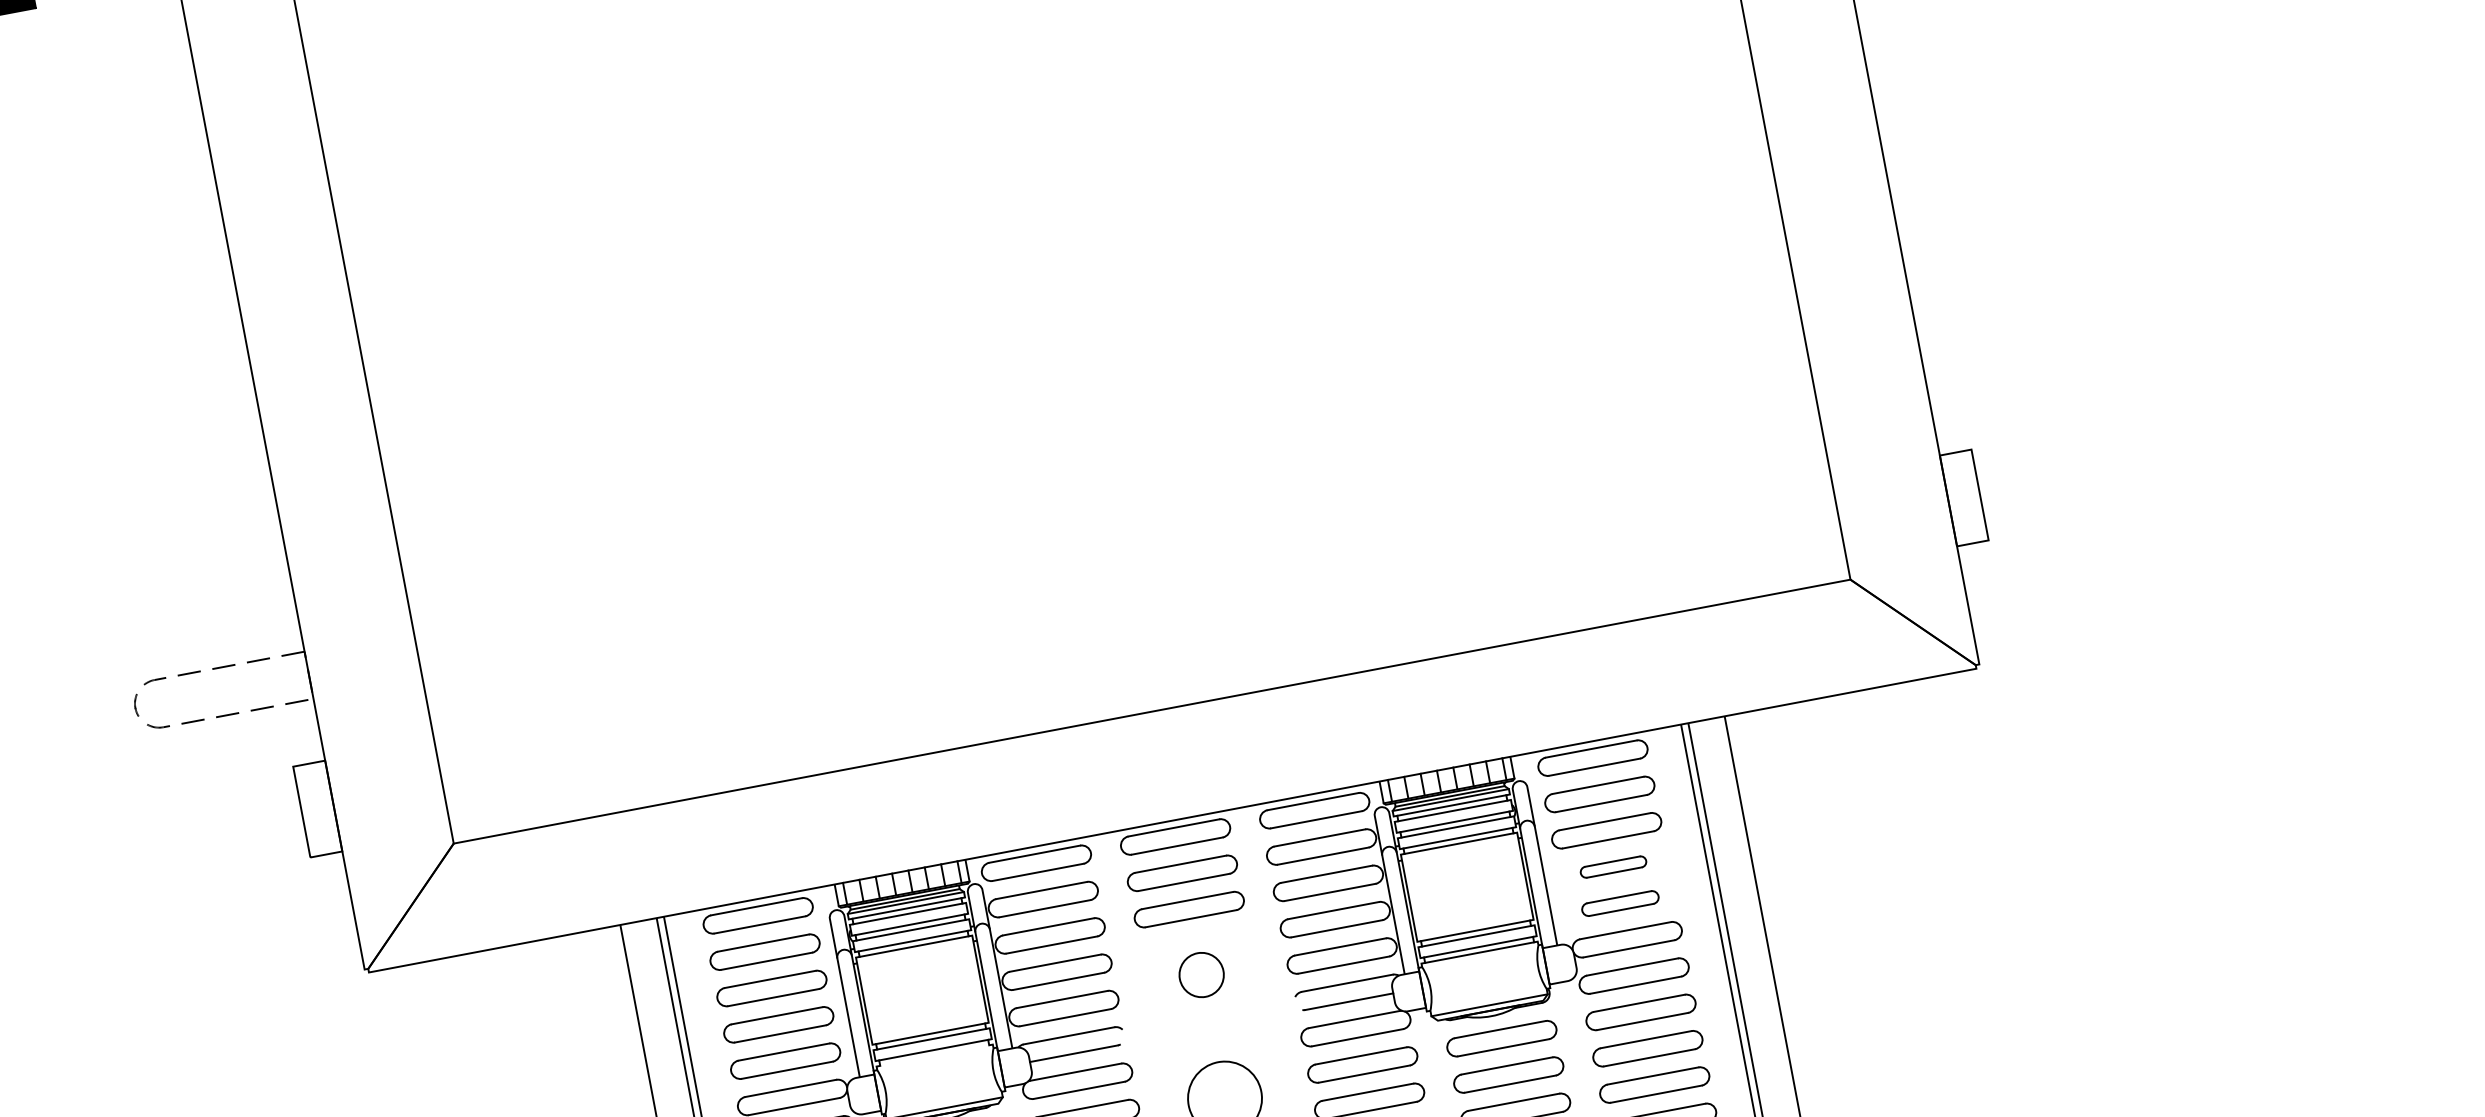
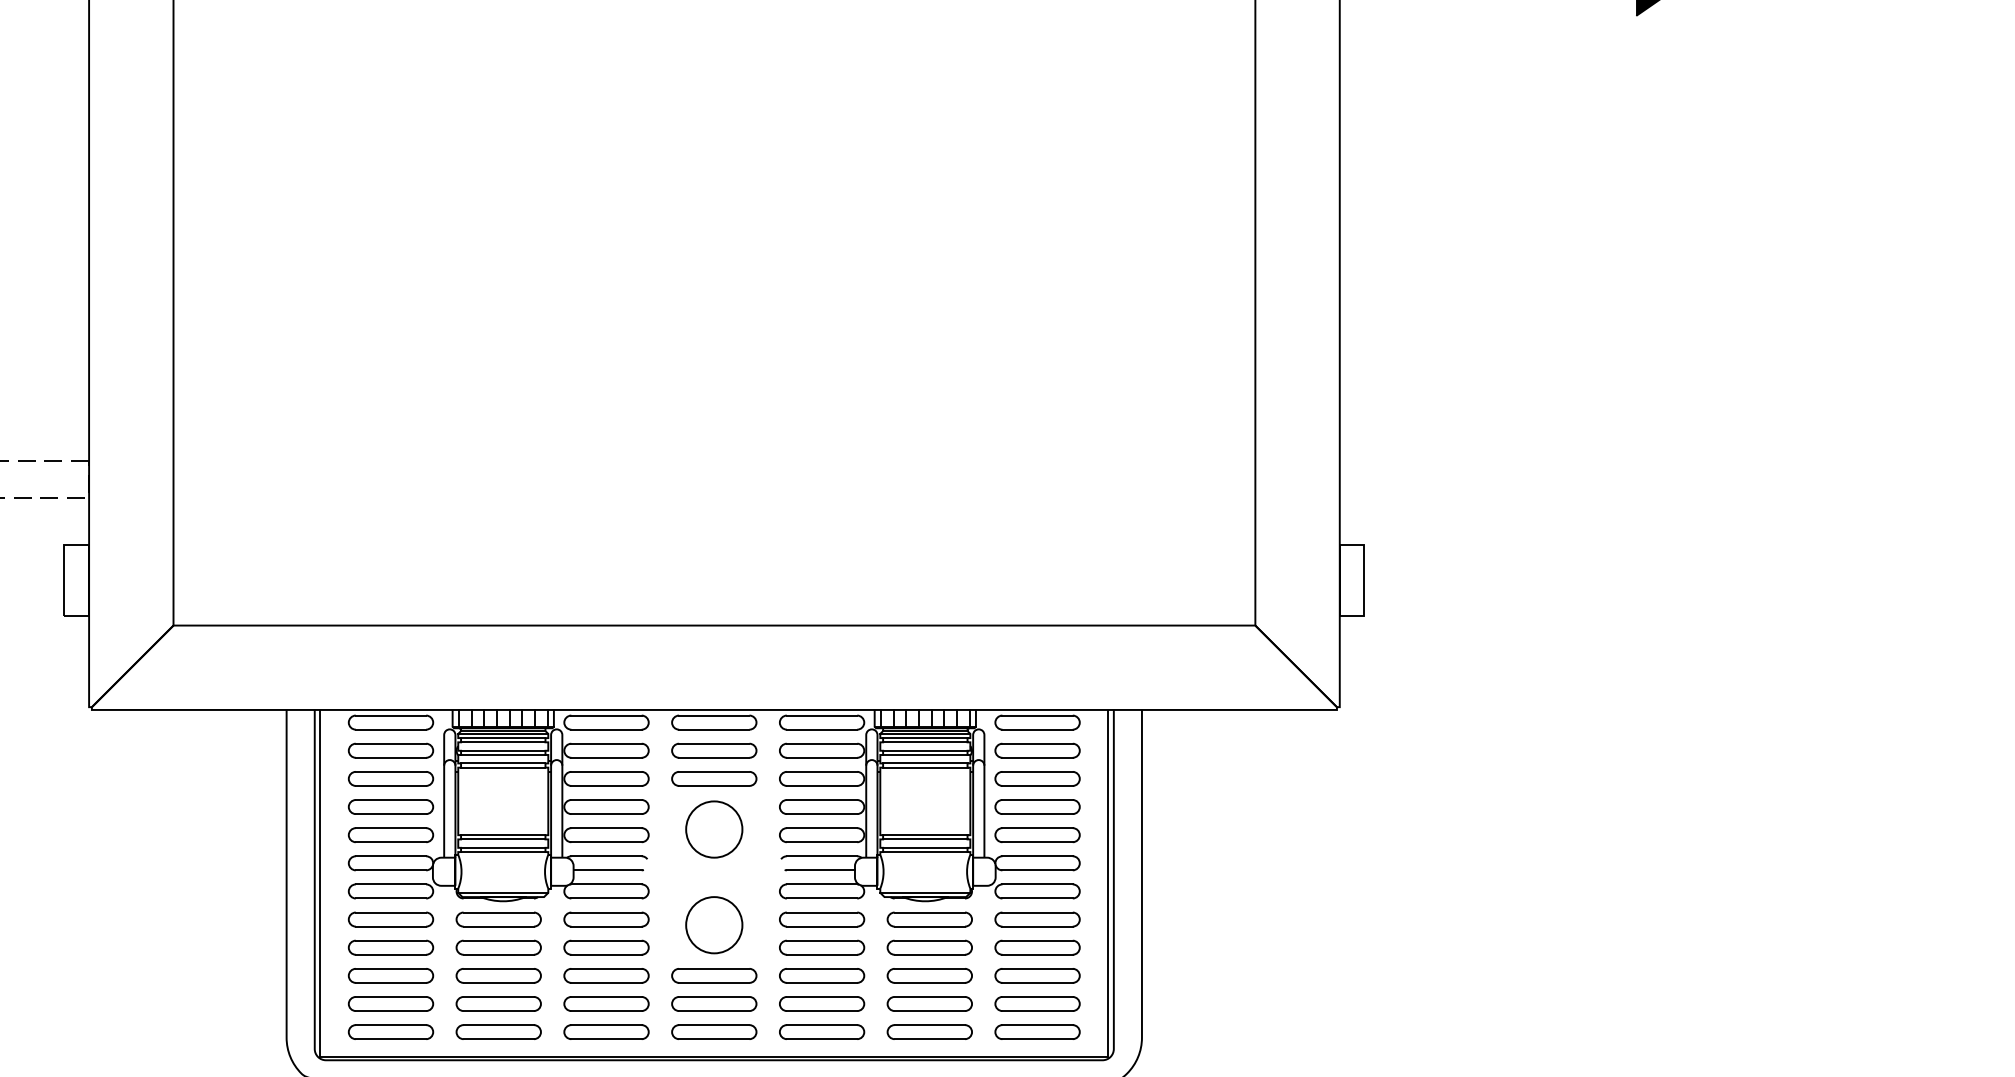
part: (1613, 866) -> (1037, 806), size x1.67
part: (1620, 903) -> (1037, 835), size x1.43
circle: (1201, 974) -> (714, 829), size x1.67
line: (935, 1056) -> (503, 852), added

